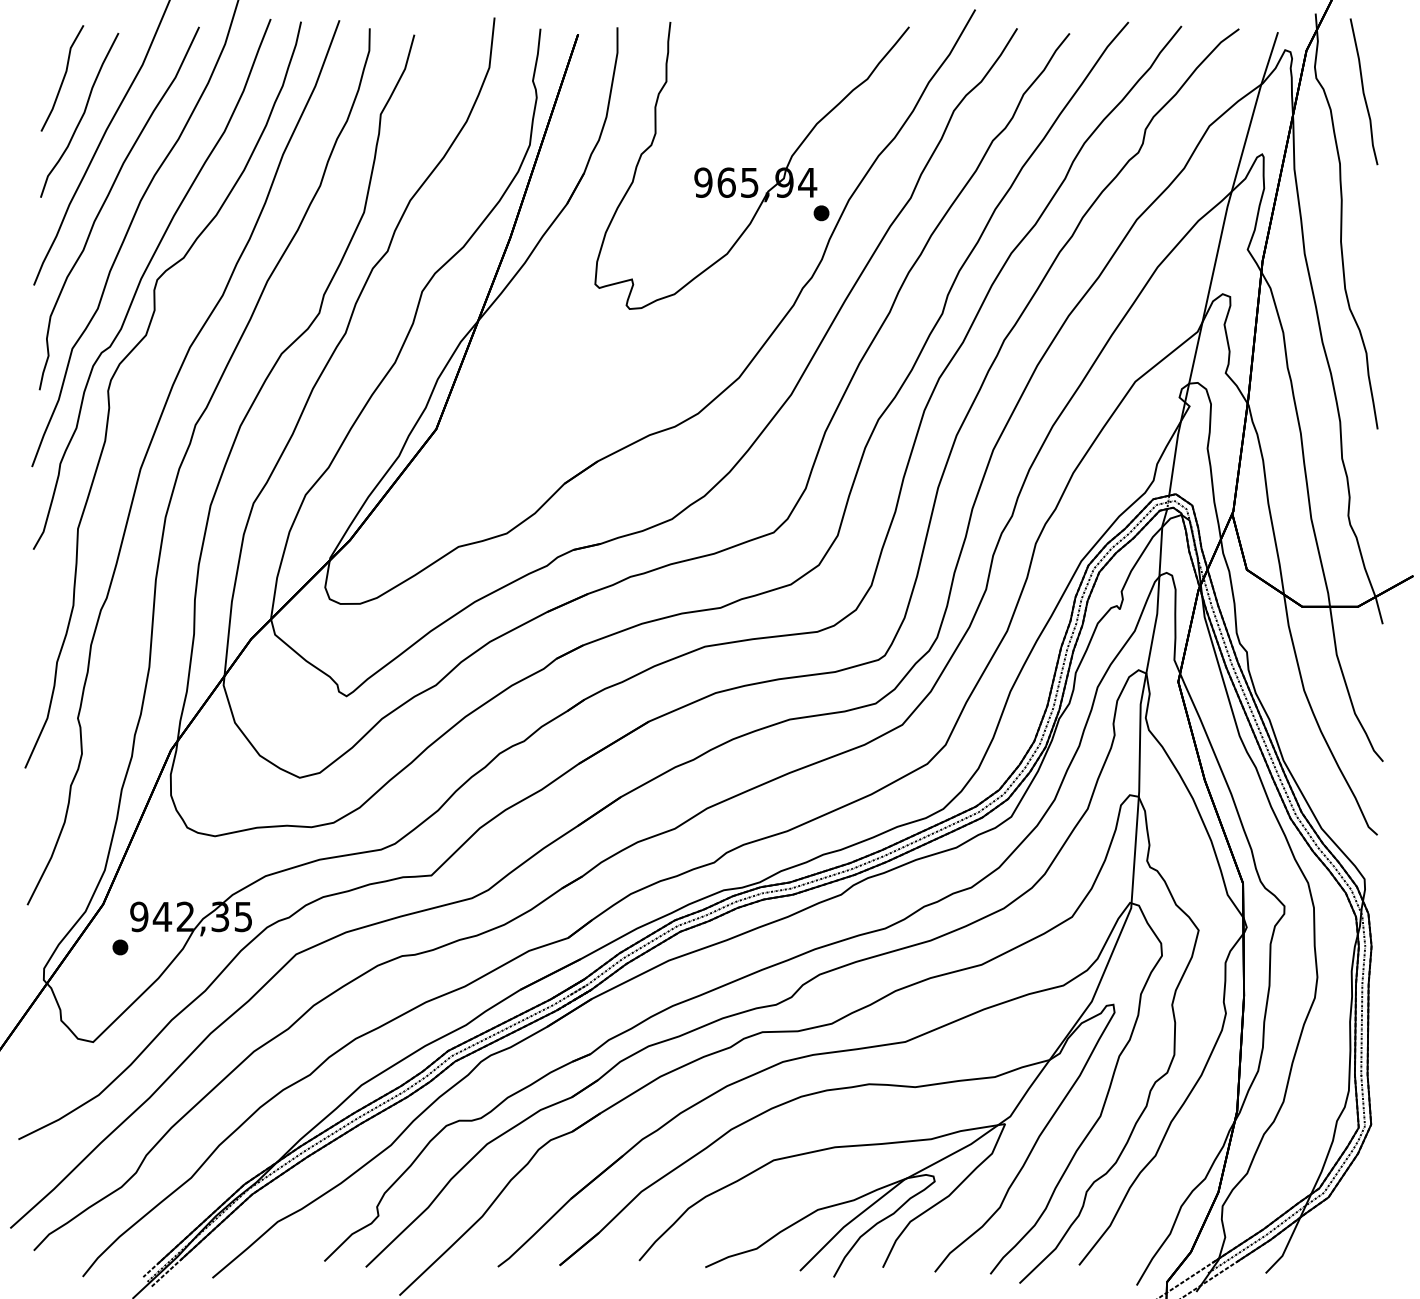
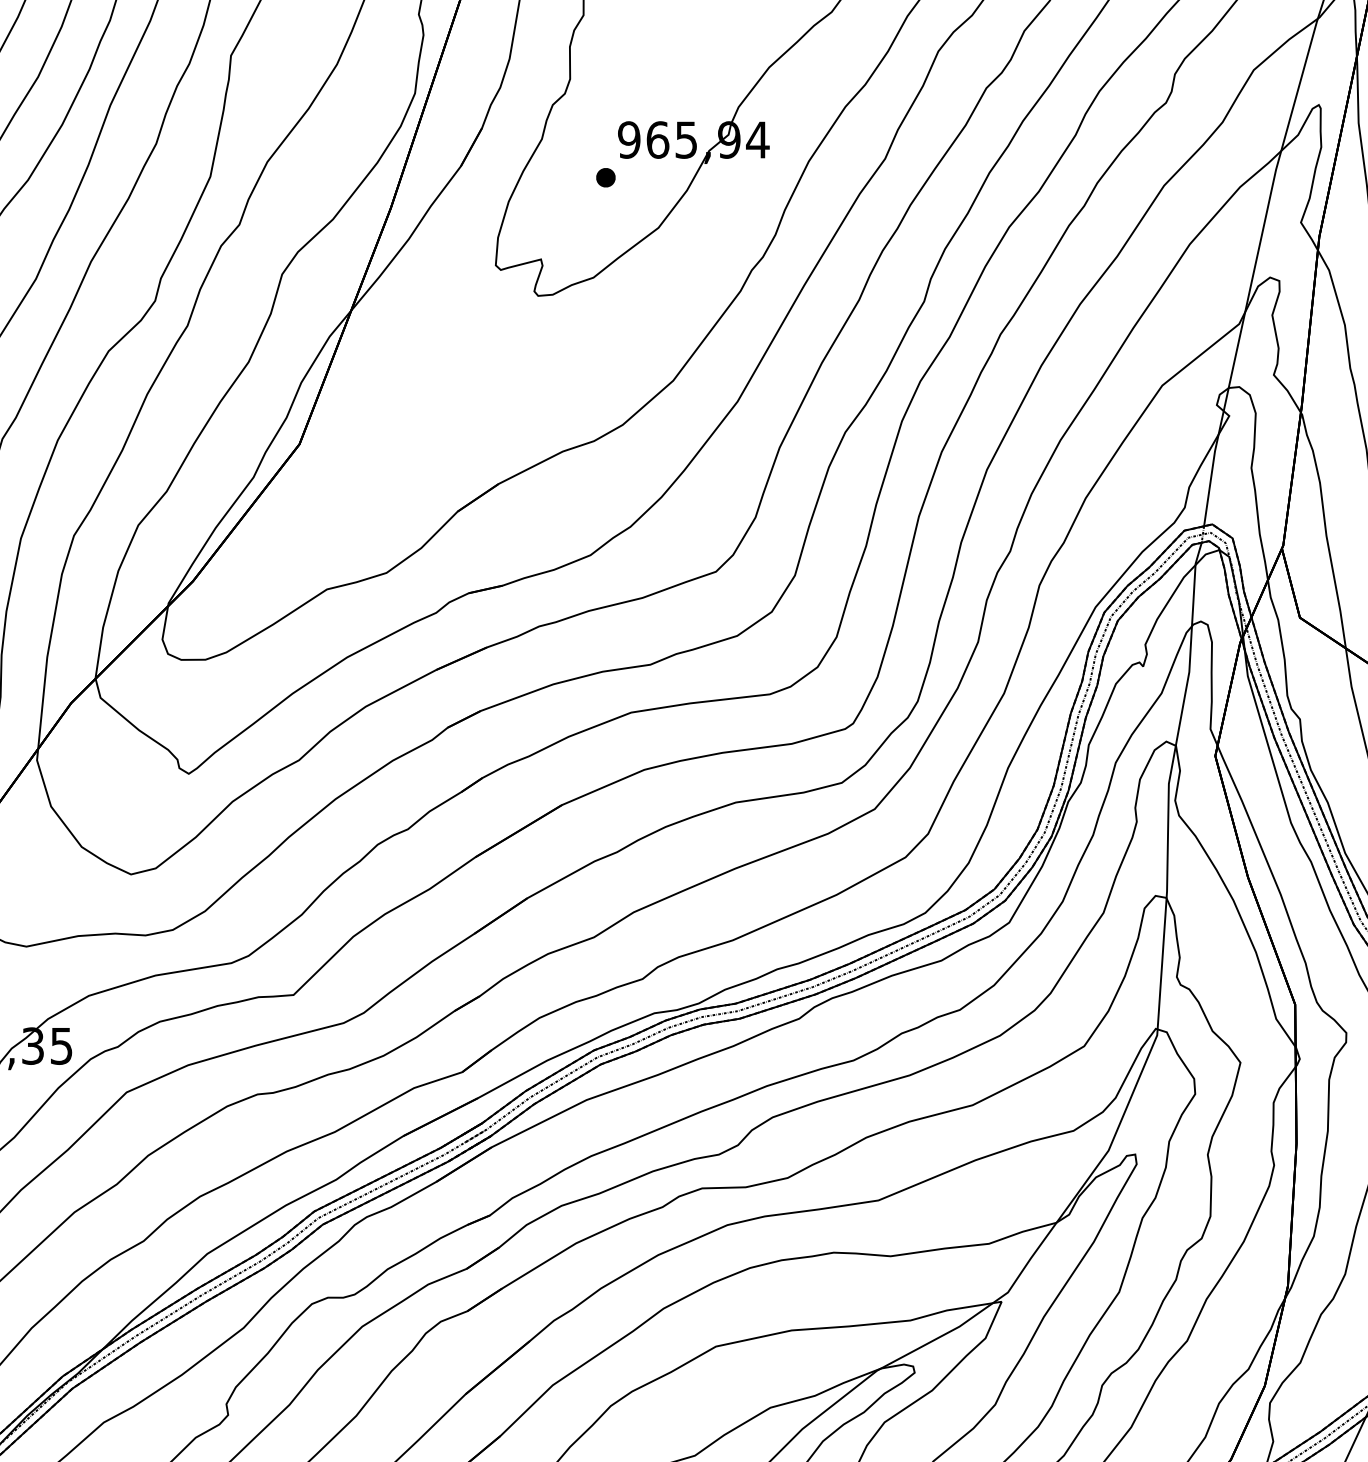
part: (821, 213) -> (605, 177), moved

